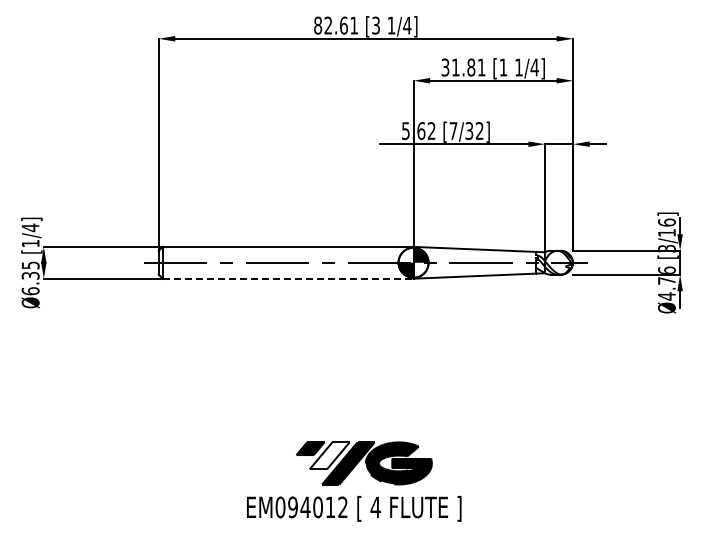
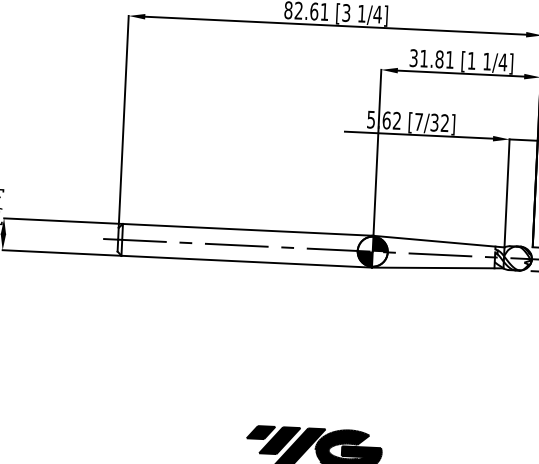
line: (288, 278) -> (247, 261), dashed -> solid
fill: (329, 455) -> (279, 440), added

